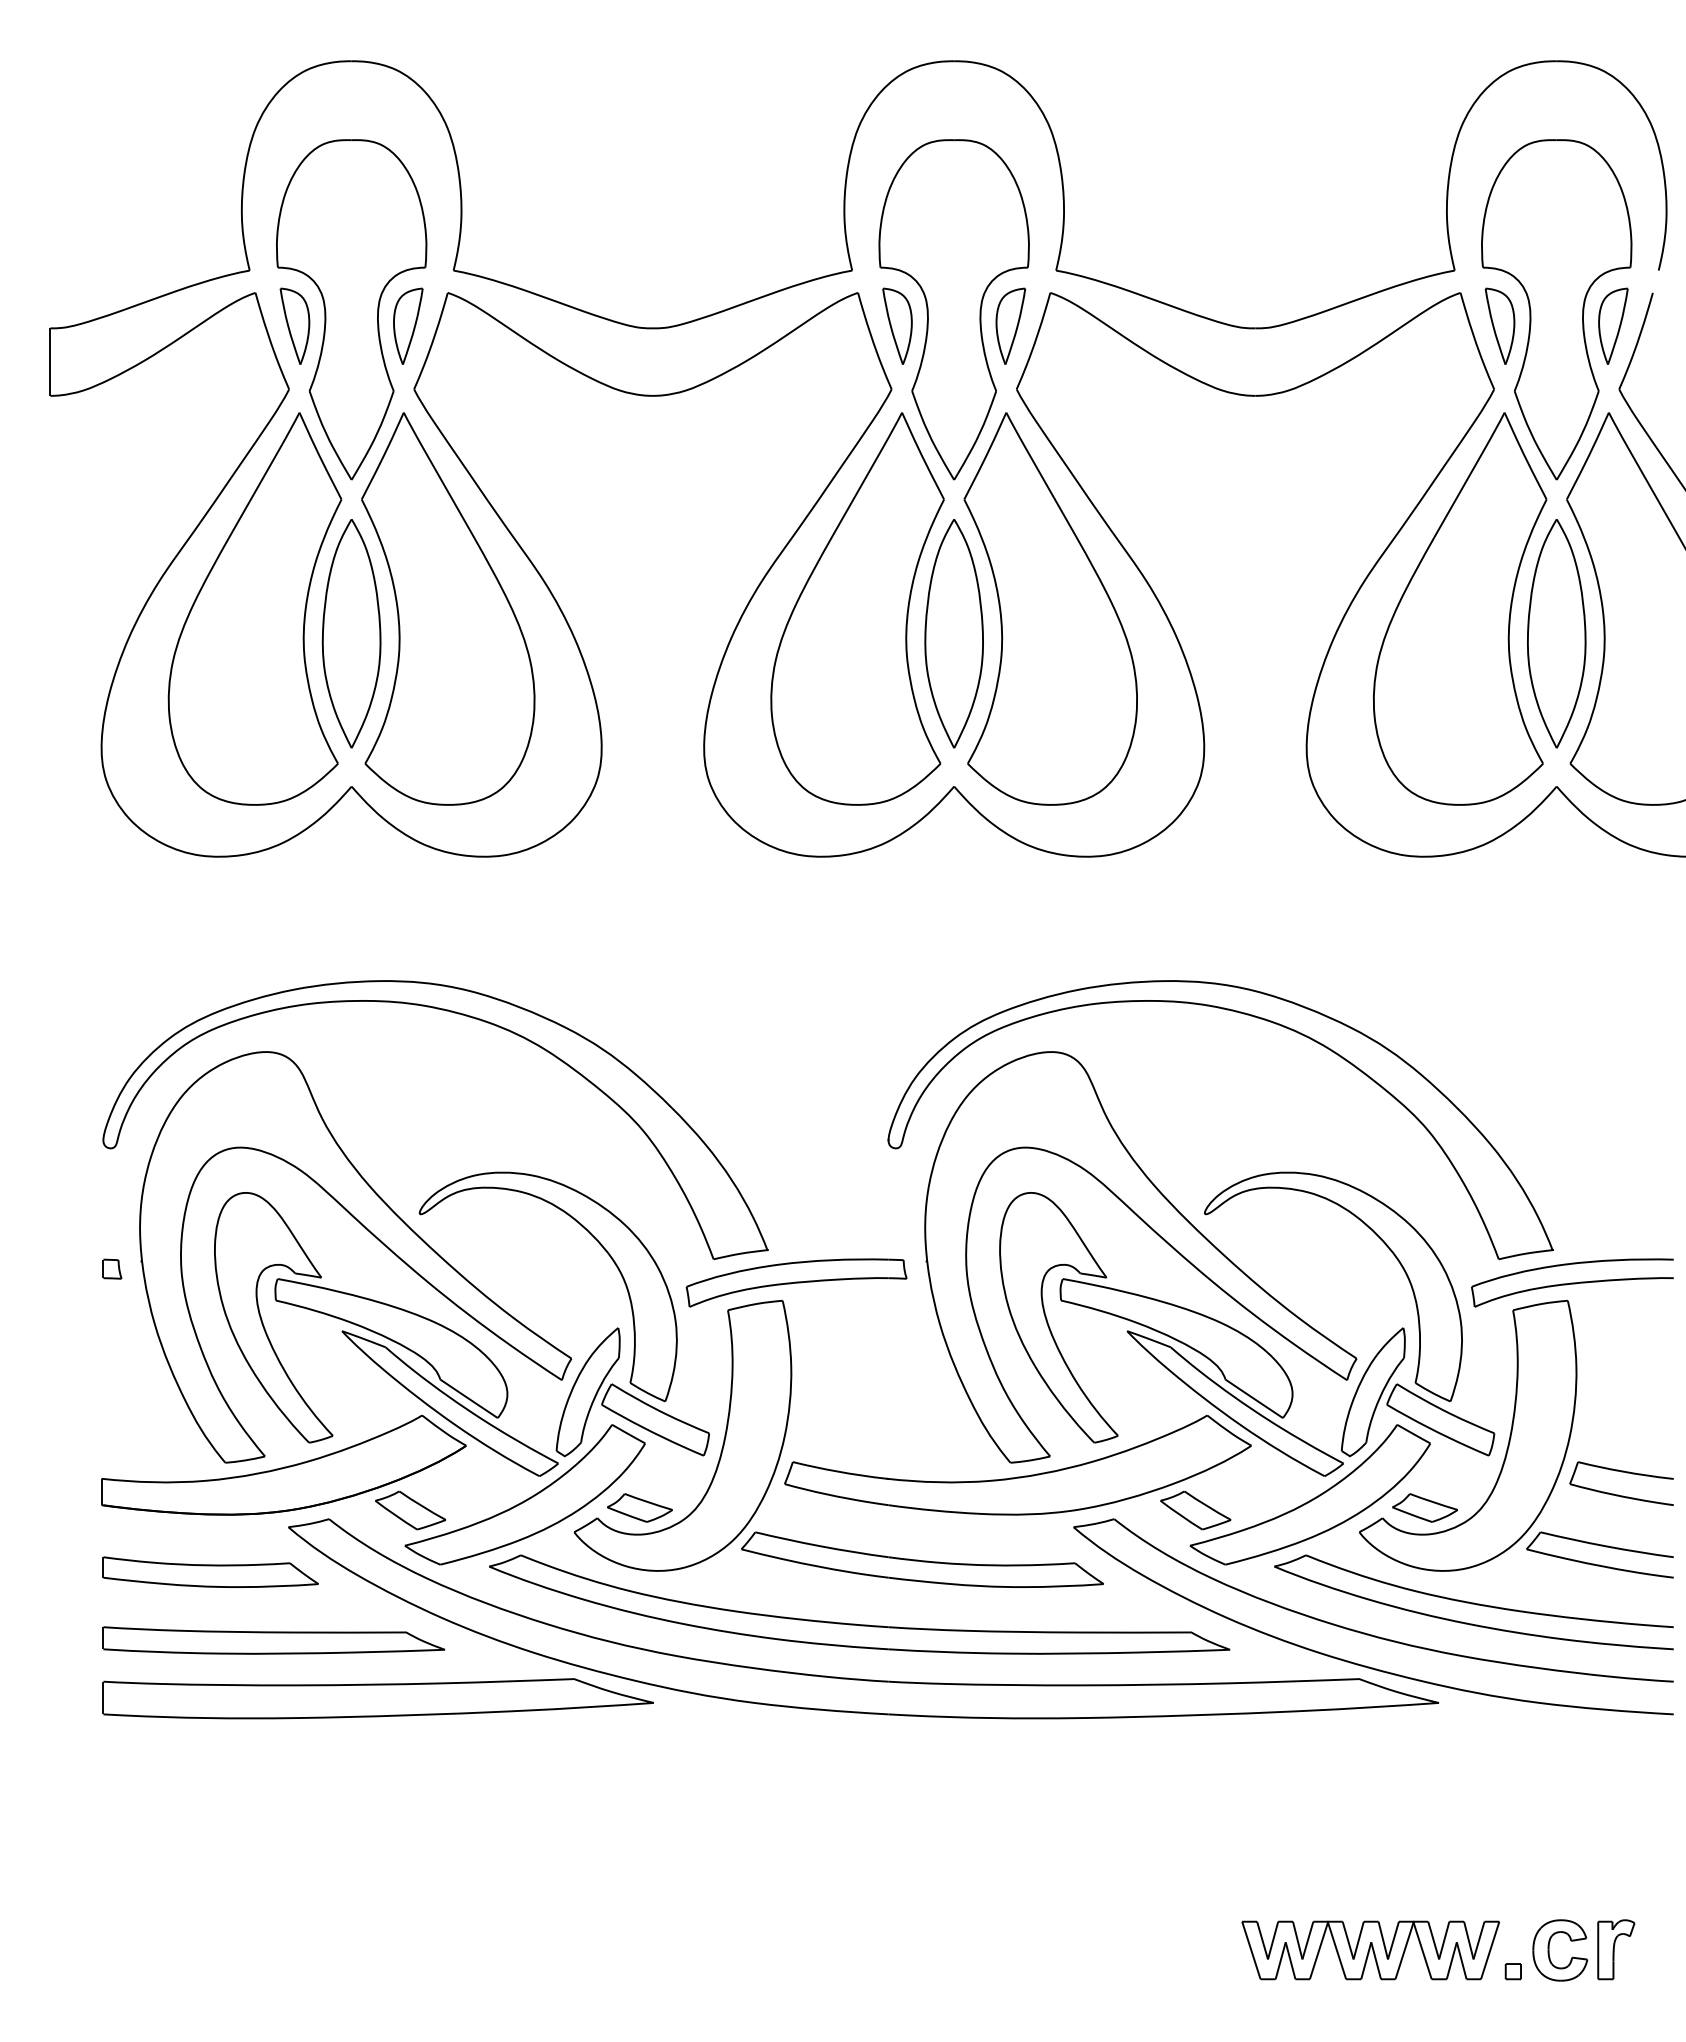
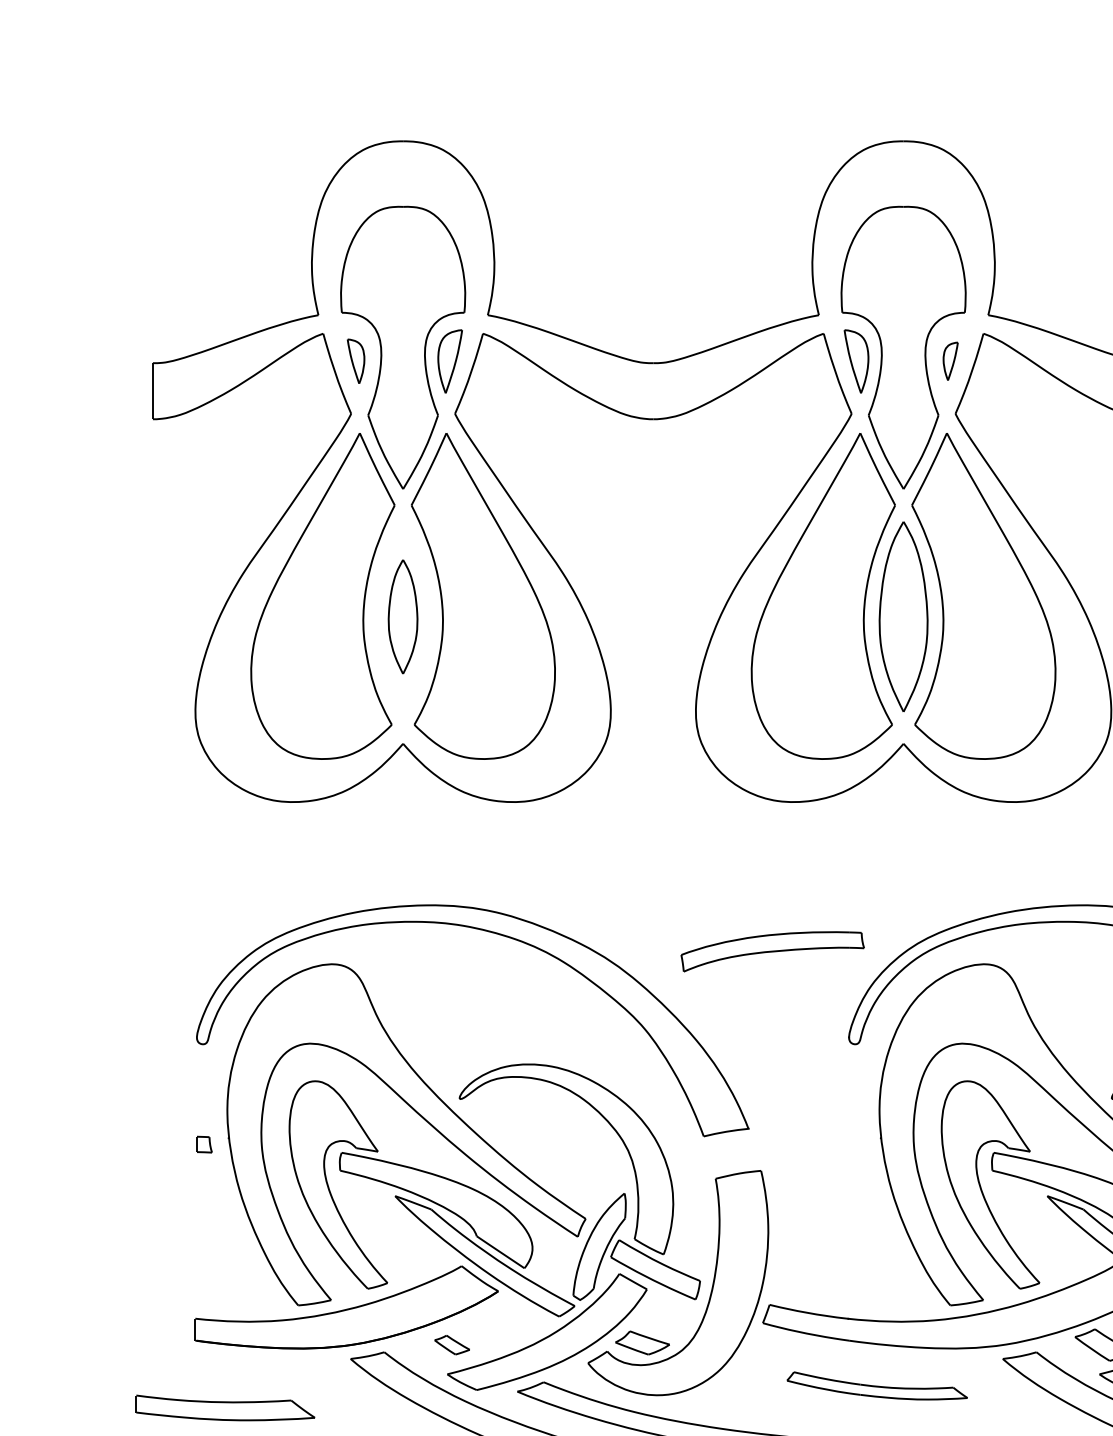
part: (294, 325) -> (355, 360), size x0.7
part: (1010, 325) -> (950, 360), size x0.6
part: (351, 633) -> (403, 616), size x0.6
part: (796, 1282) -> (772, 951), moved
part: (410, 1510) -> (452, 1345), size x0.6
part: (922, 1559) -> (877, 1385), size x0.6
part: (210, 1571) -> (225, 1407), moved

